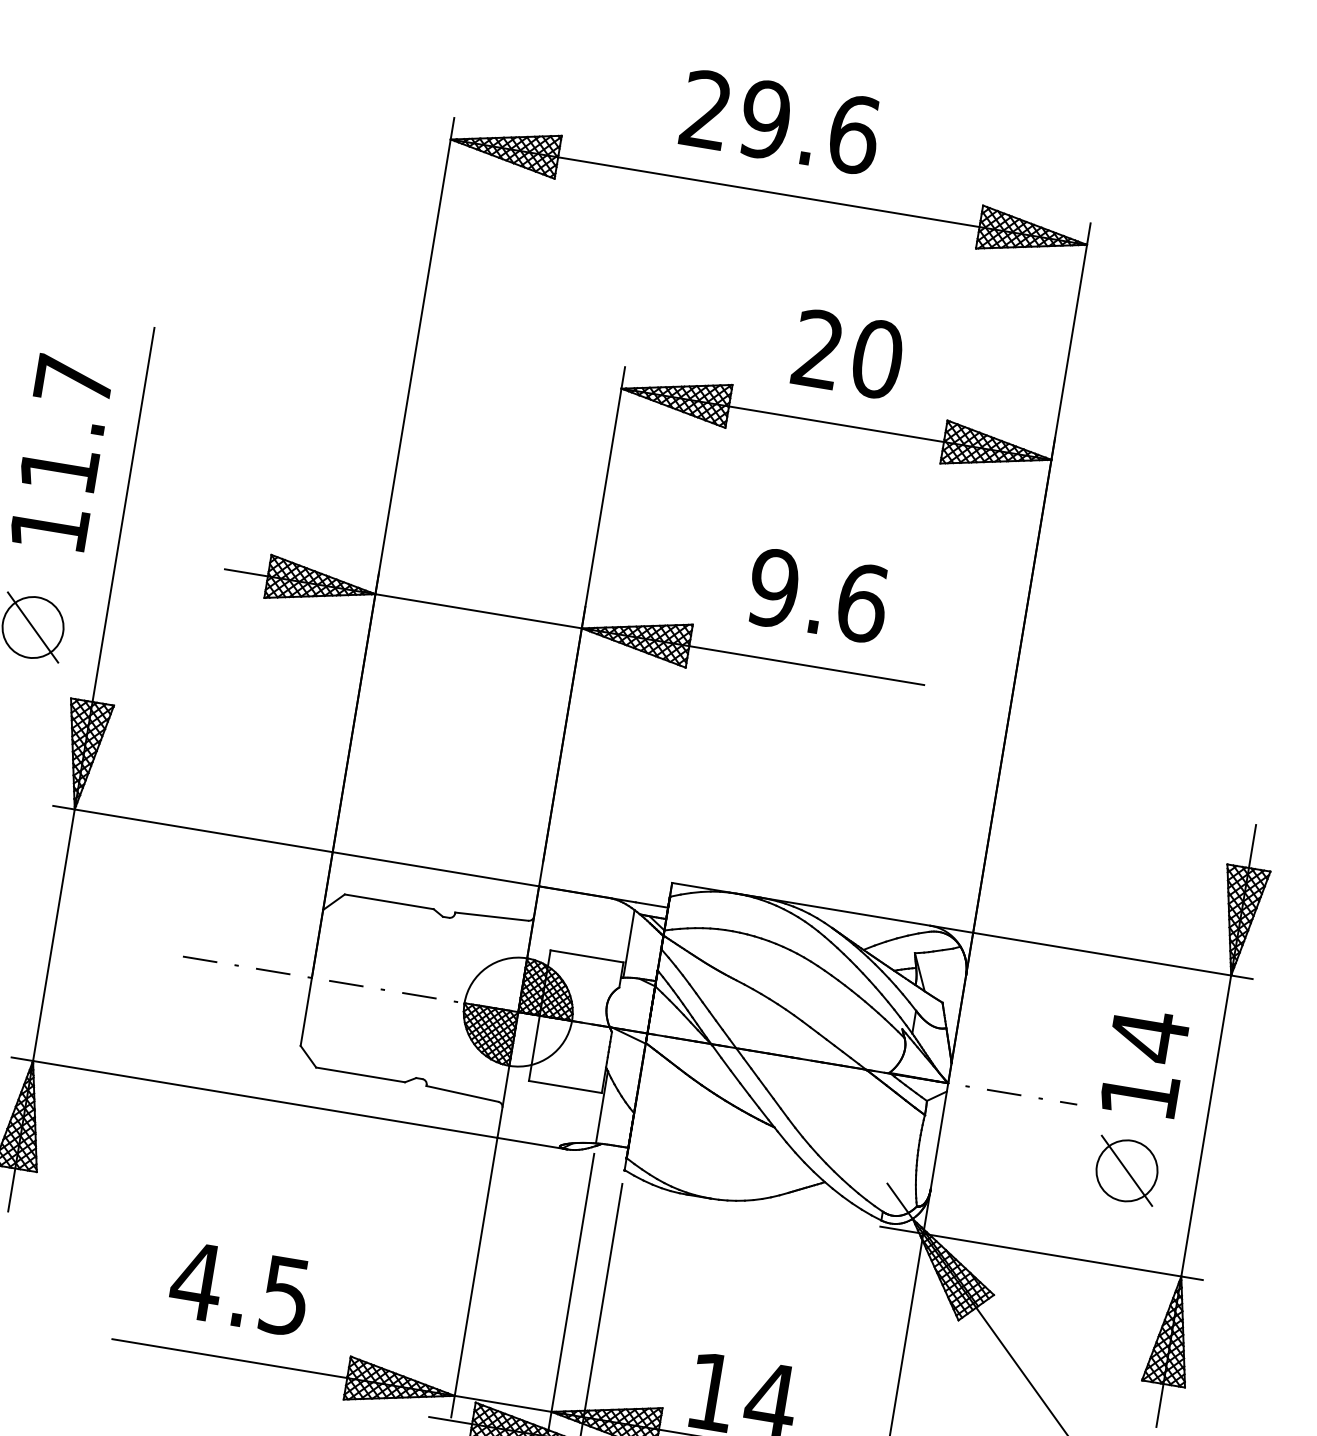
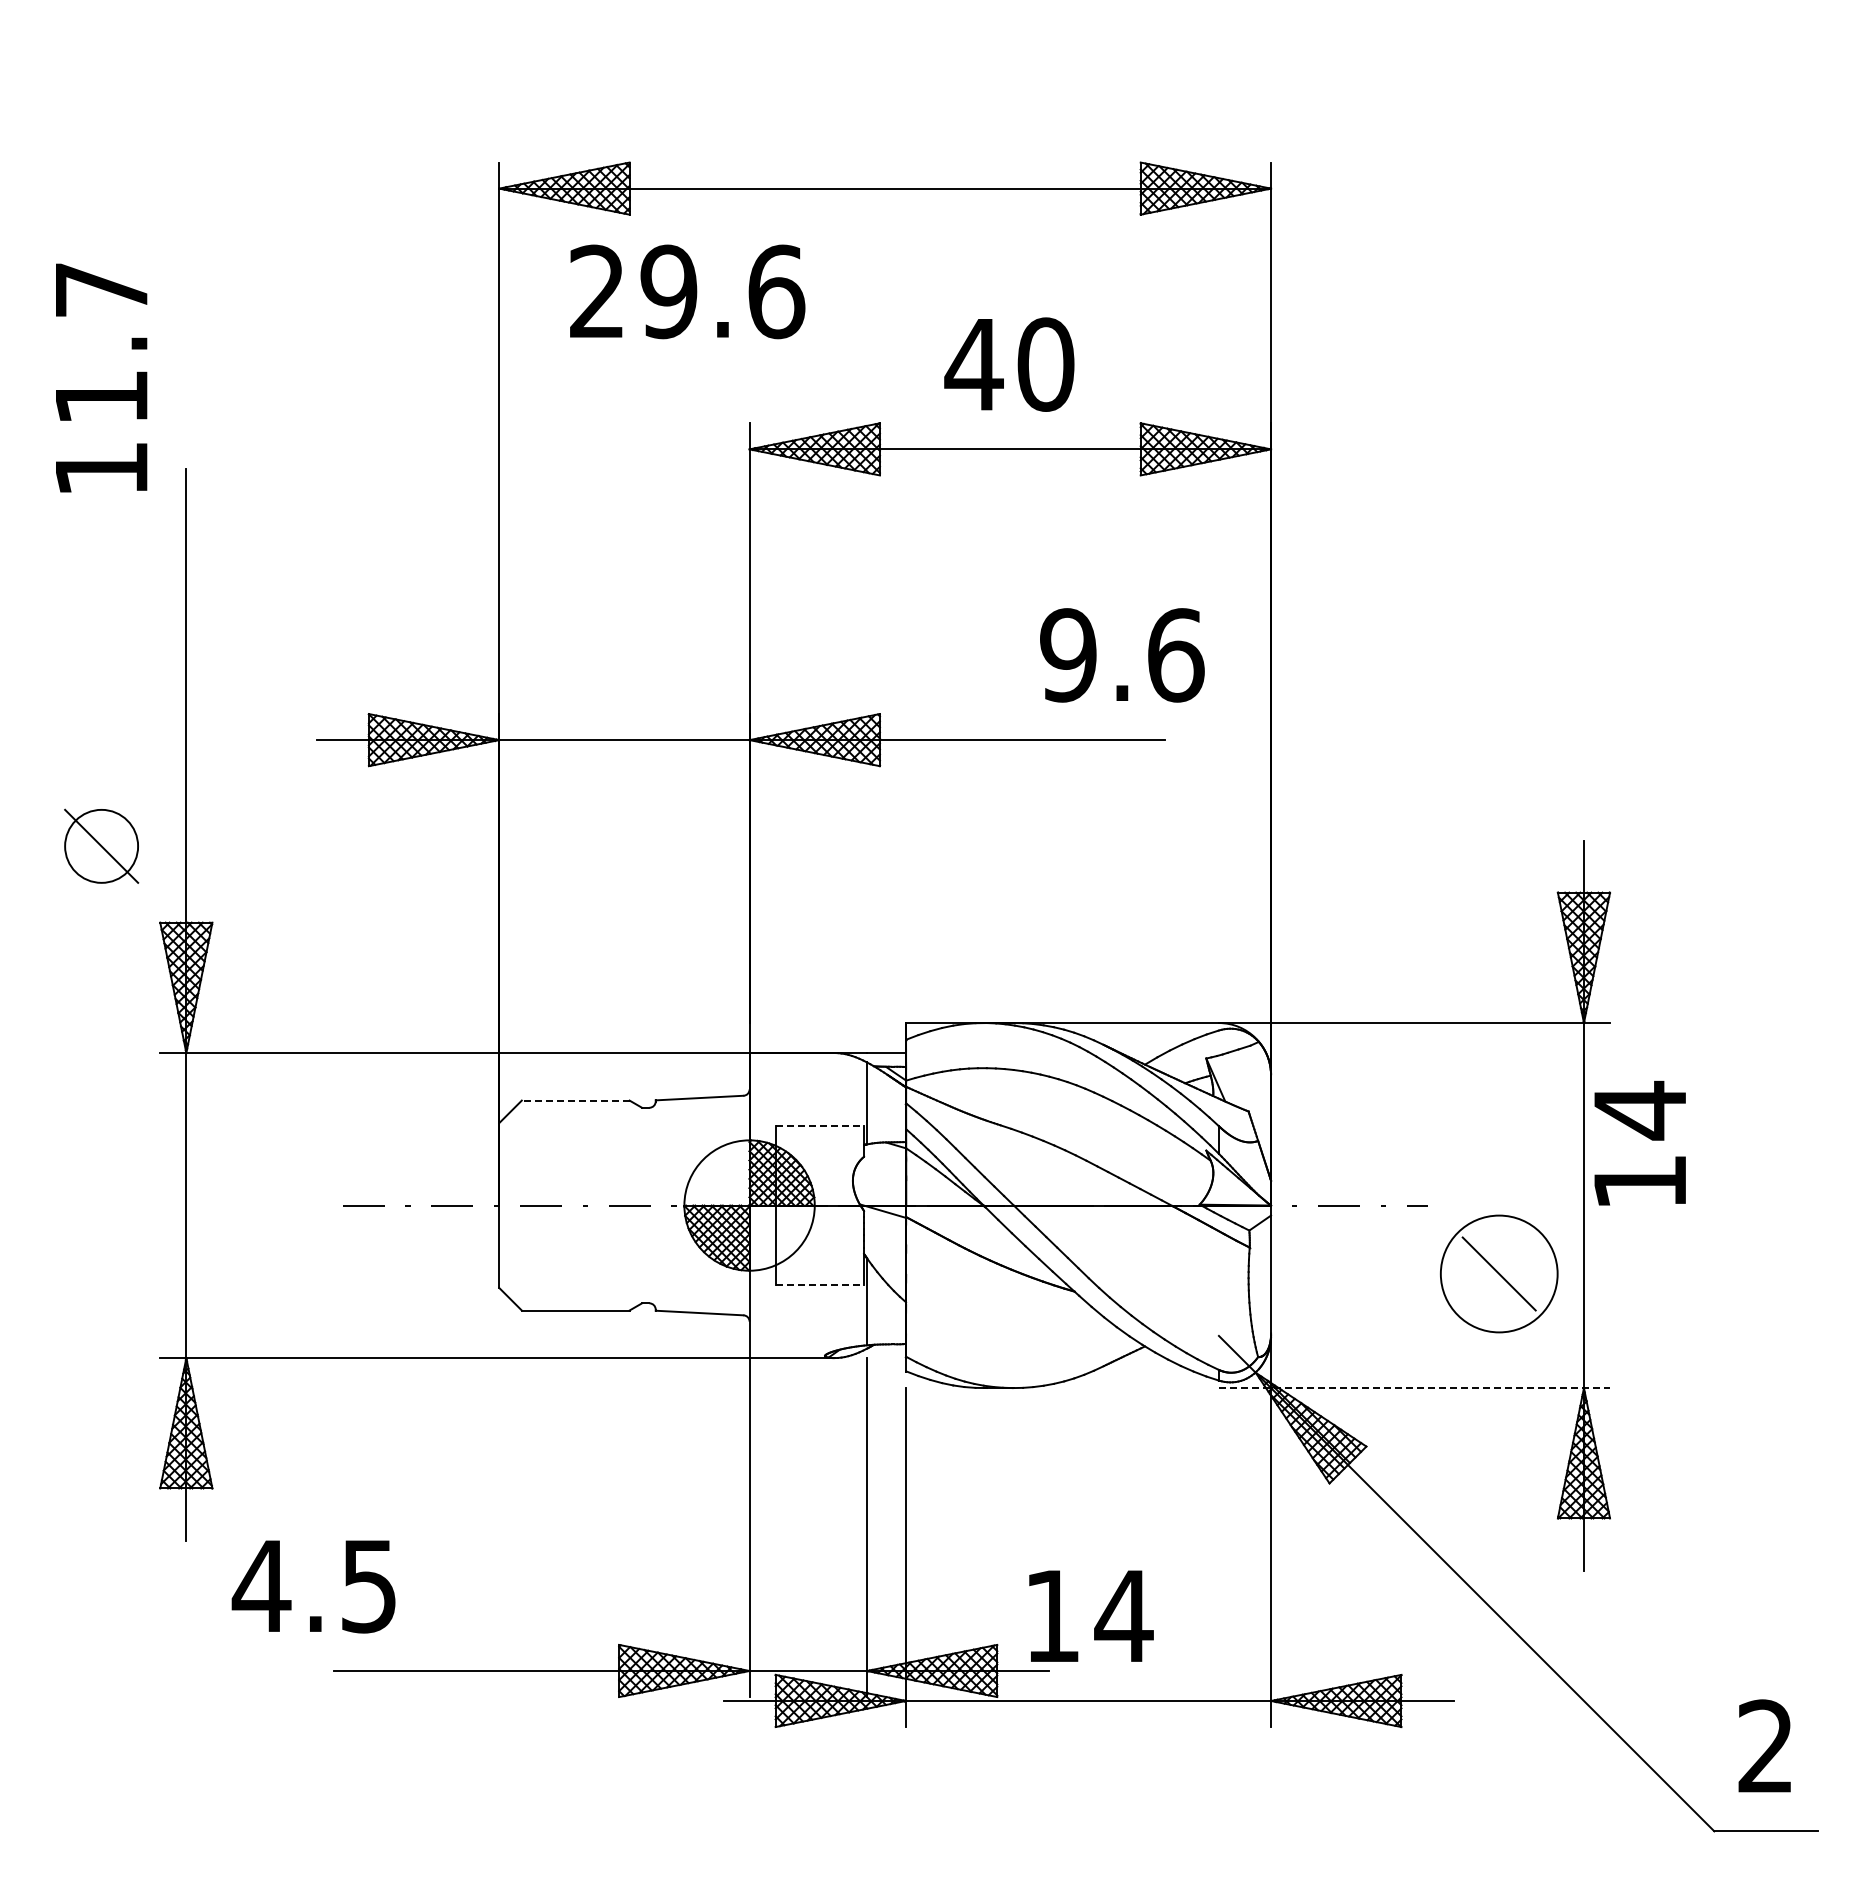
text: (780, 122) -> (687, 291), moved
text: (817, 348) -> (973, 363), 20 -> 40
text: (61, 452) -> (101, 377), moved
text: (818, 595) -> (1122, 655), moved
line: (389, 901) -> (575, 1100), solid -> dashed
line: (587, 956) -> (820, 1126), solid -> dashed
text: (1144, 1063) -> (1639, 1143), moved
line: (565, 1086) -> (820, 1284), solid -> dashed
circle: (1126, 1170) -> (1498, 1273), size x1.6
line: (1041, 1253) -> (1414, 1388), solid -> dashed
text: (239, 1288) -> (313, 1586), moved

